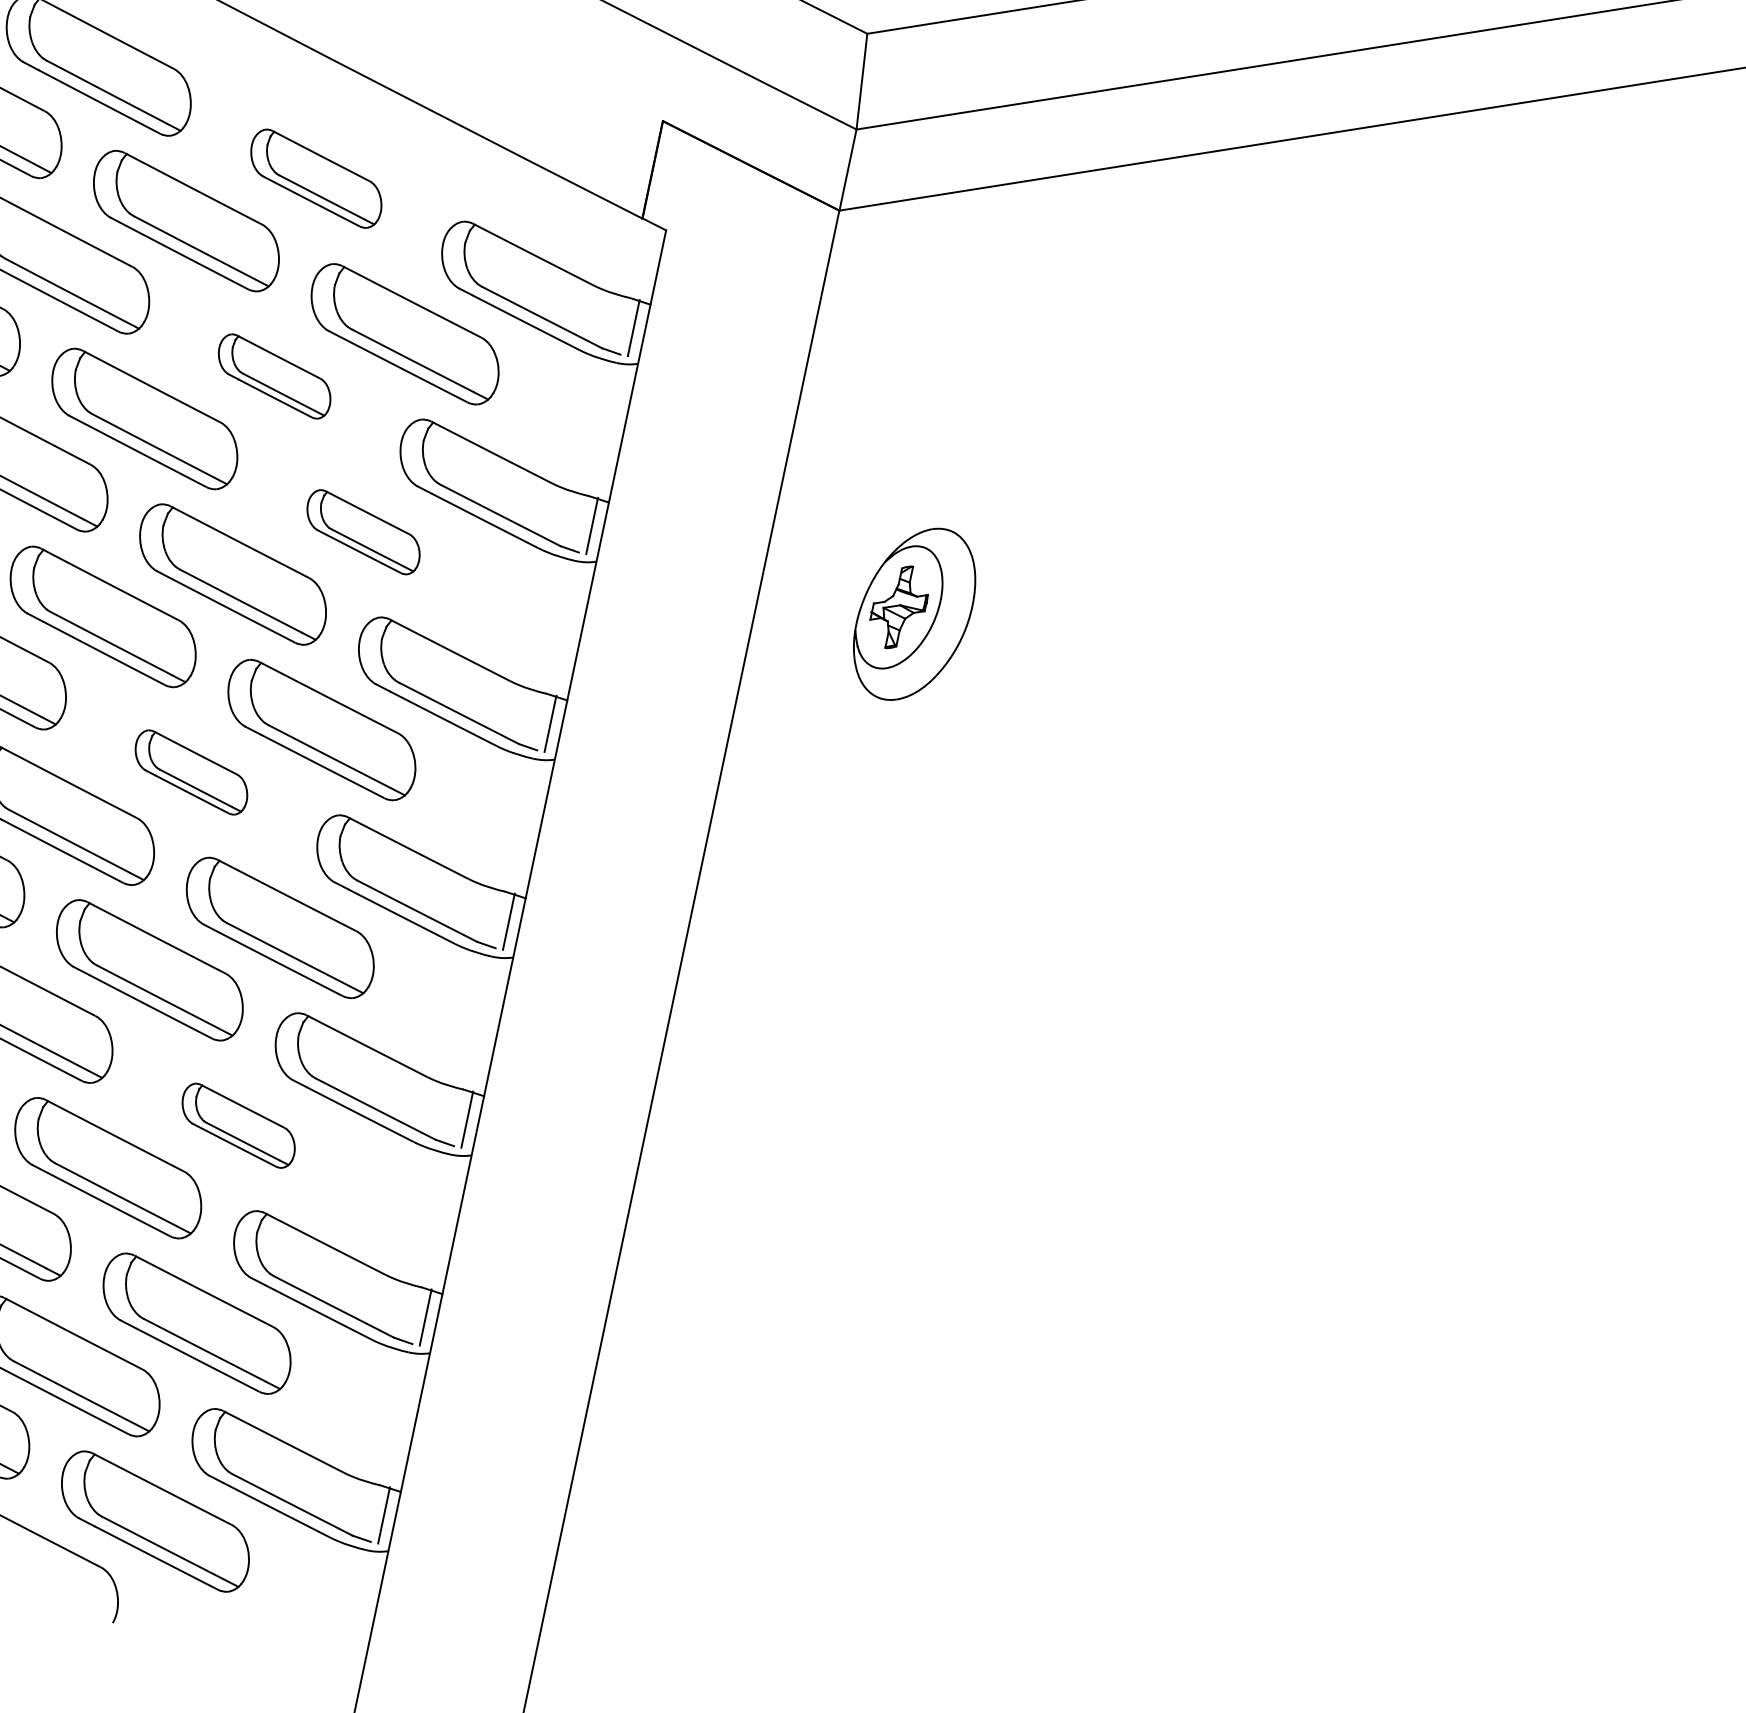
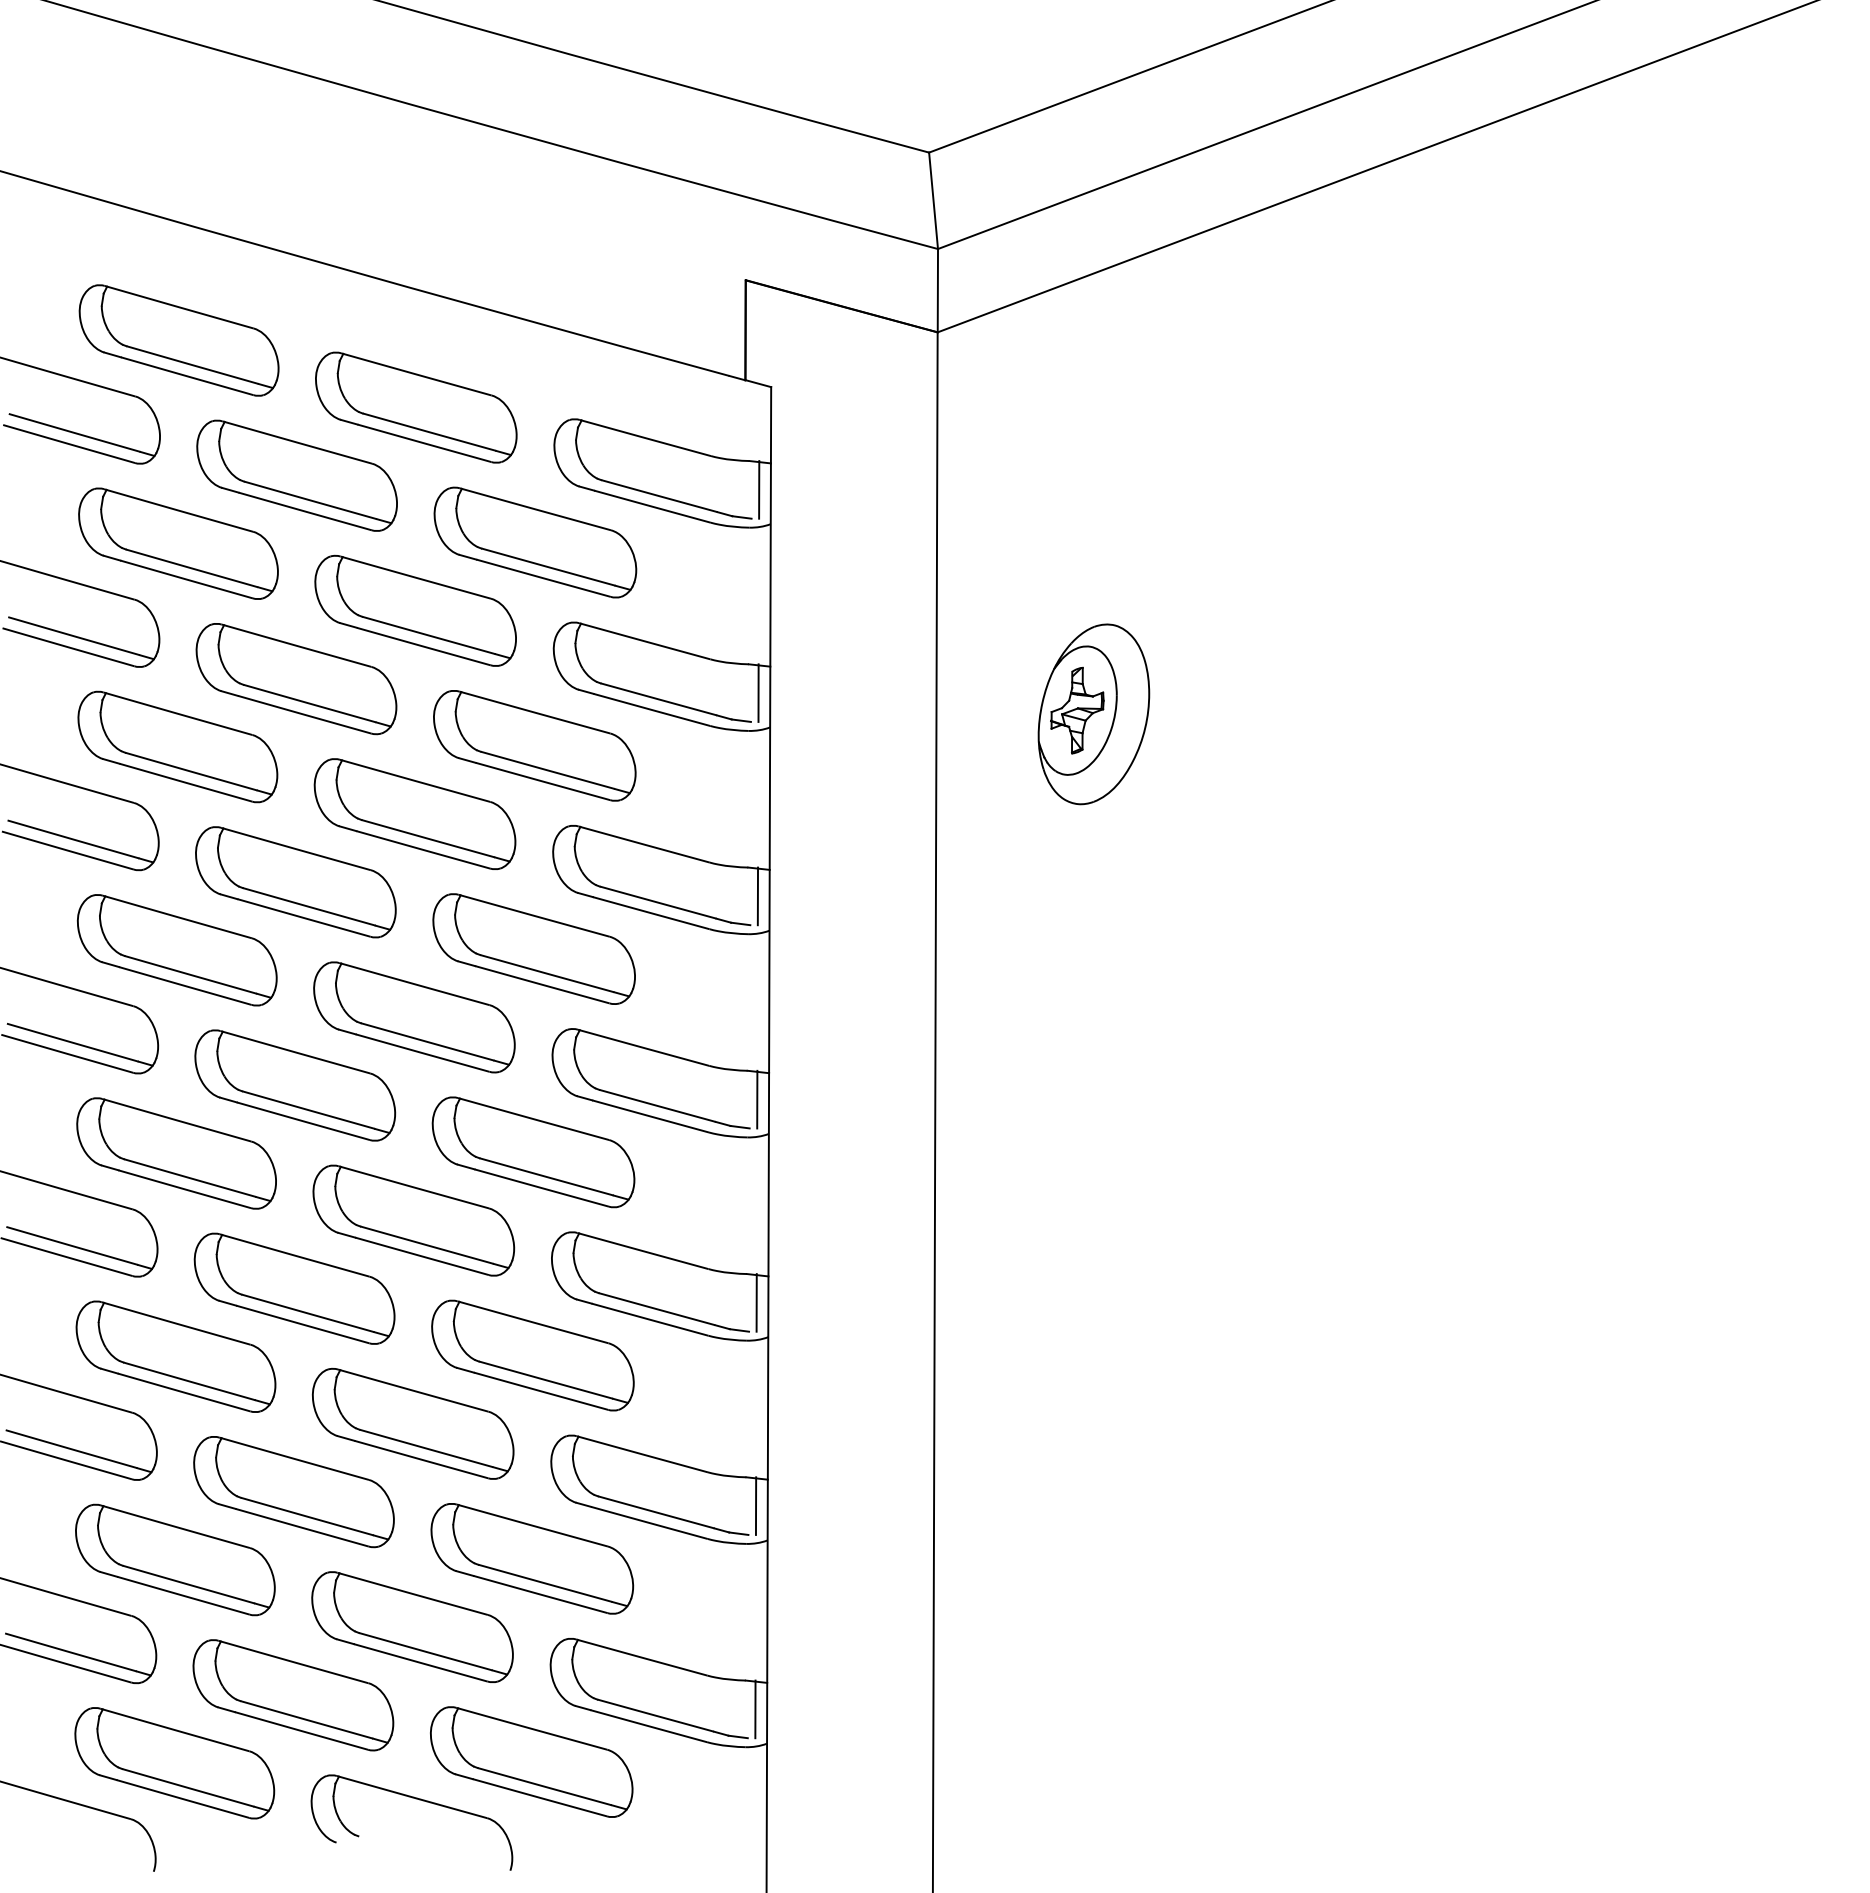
part: (316, 178) -> (416, 407), size x1.43
part: (274, 376) -> (415, 610), size x1.67
part: (363, 531) -> (534, 745), size x1.67
part: (191, 772) -> (414, 1017), size x1.67
part: (238, 1125) -> (532, 1355), size x1.67

